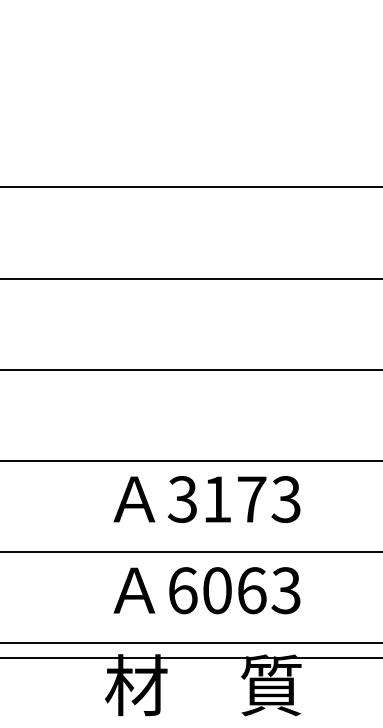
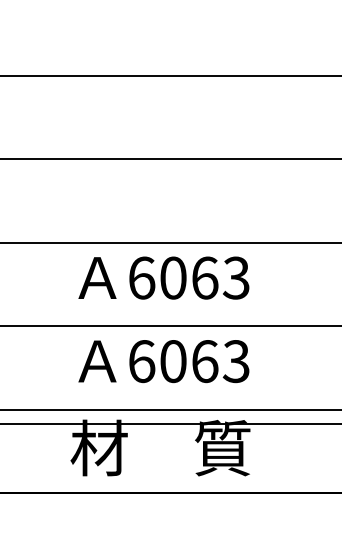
text: (216, 499) -> (172, 278), 3173 -> 6063

